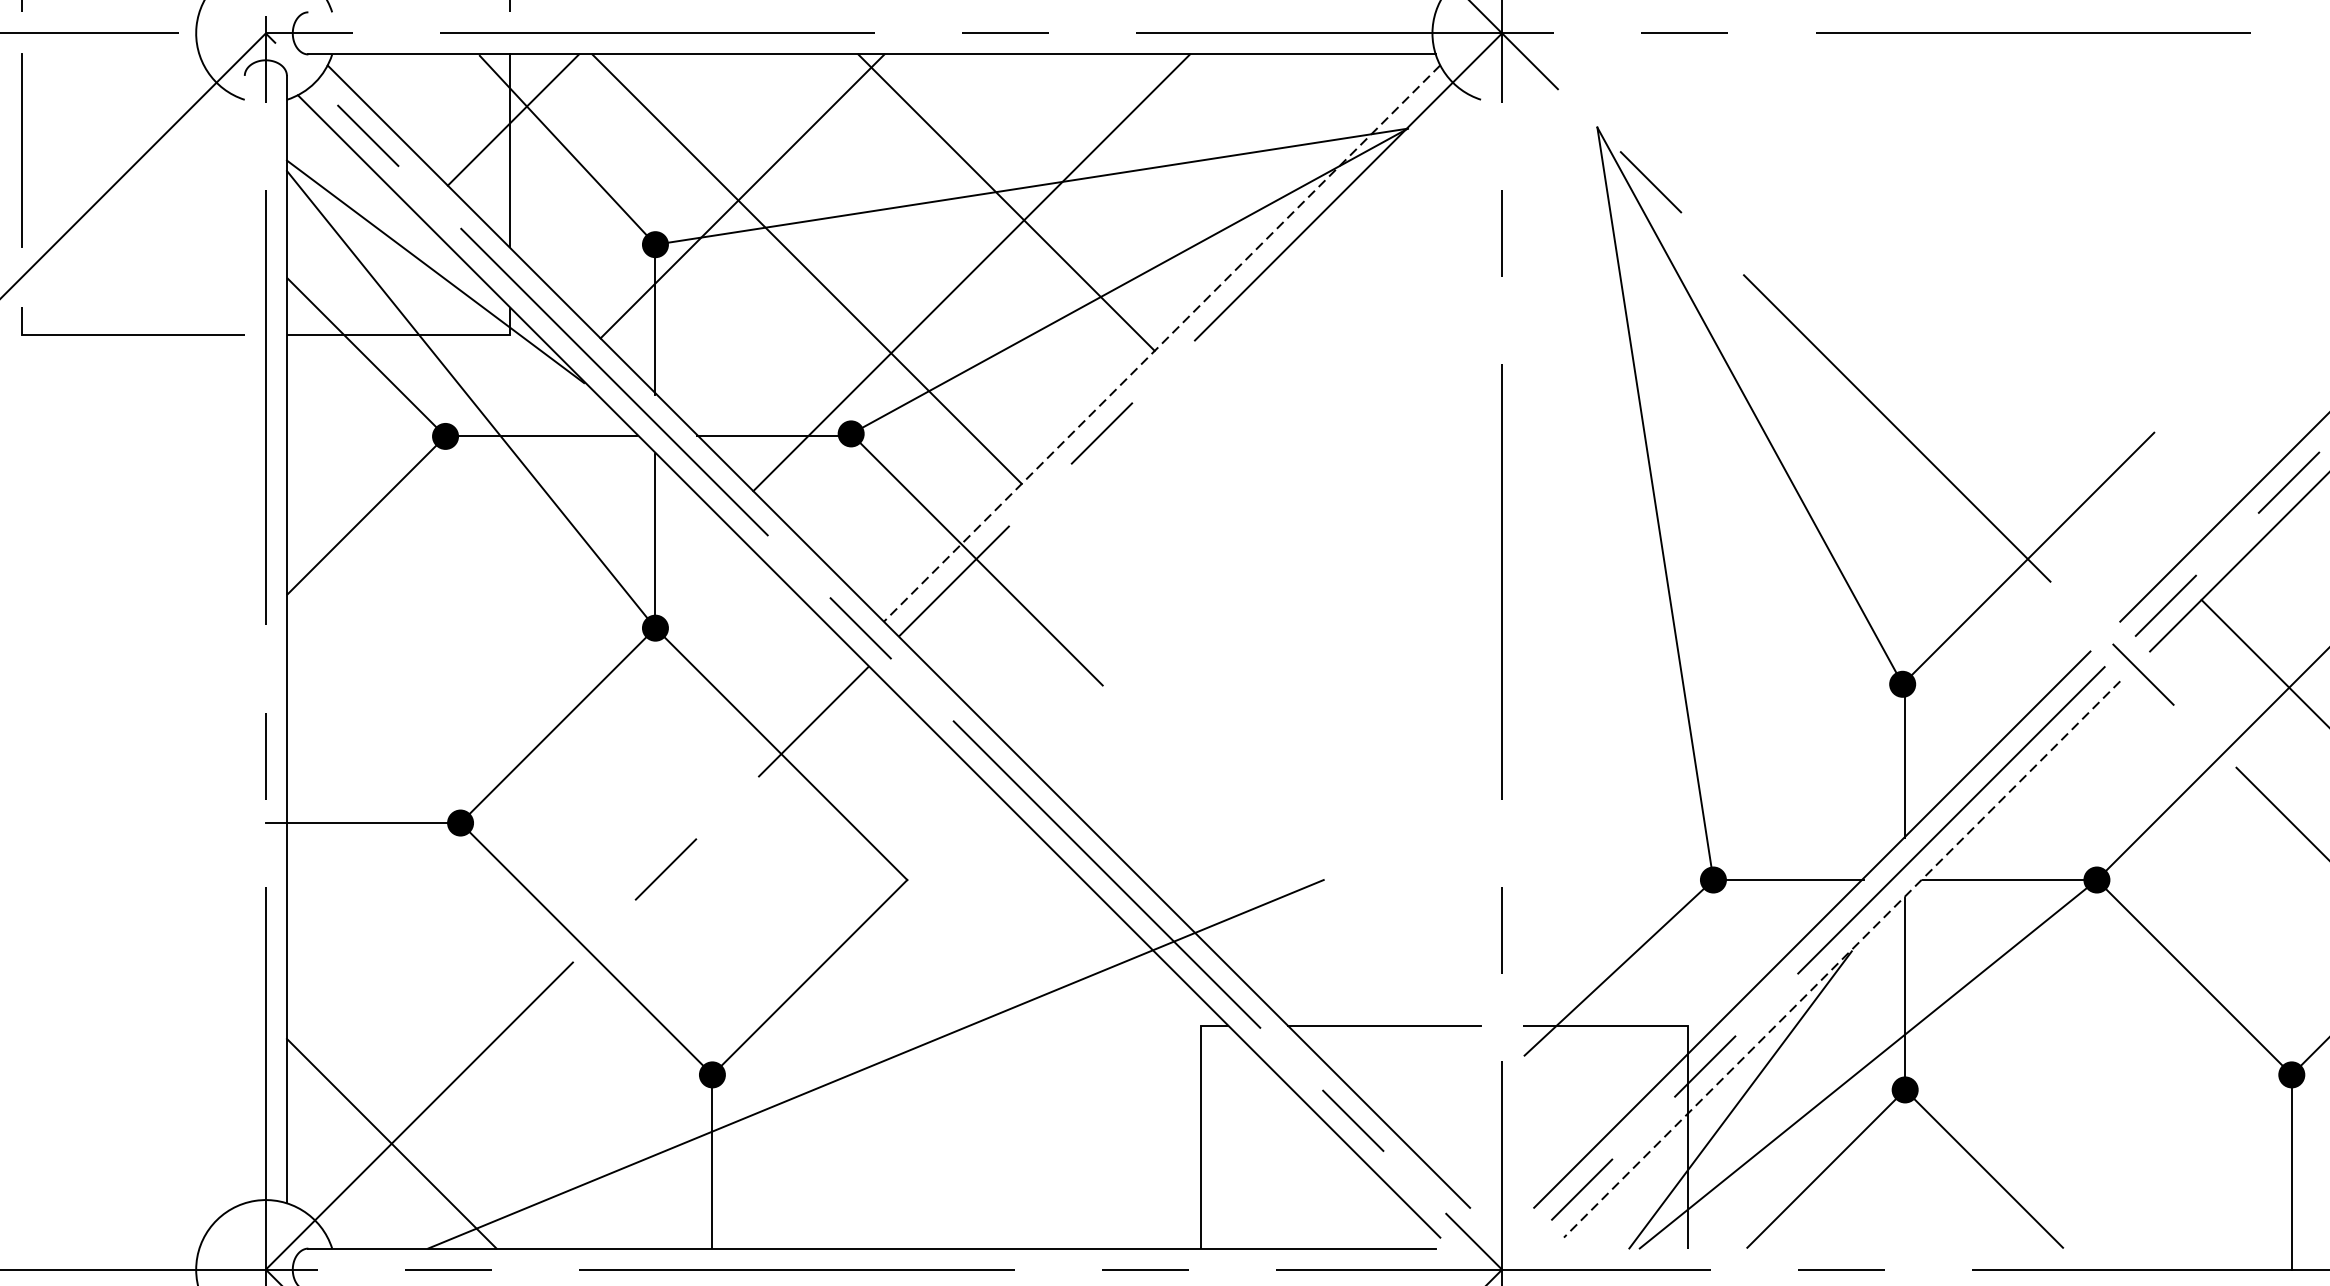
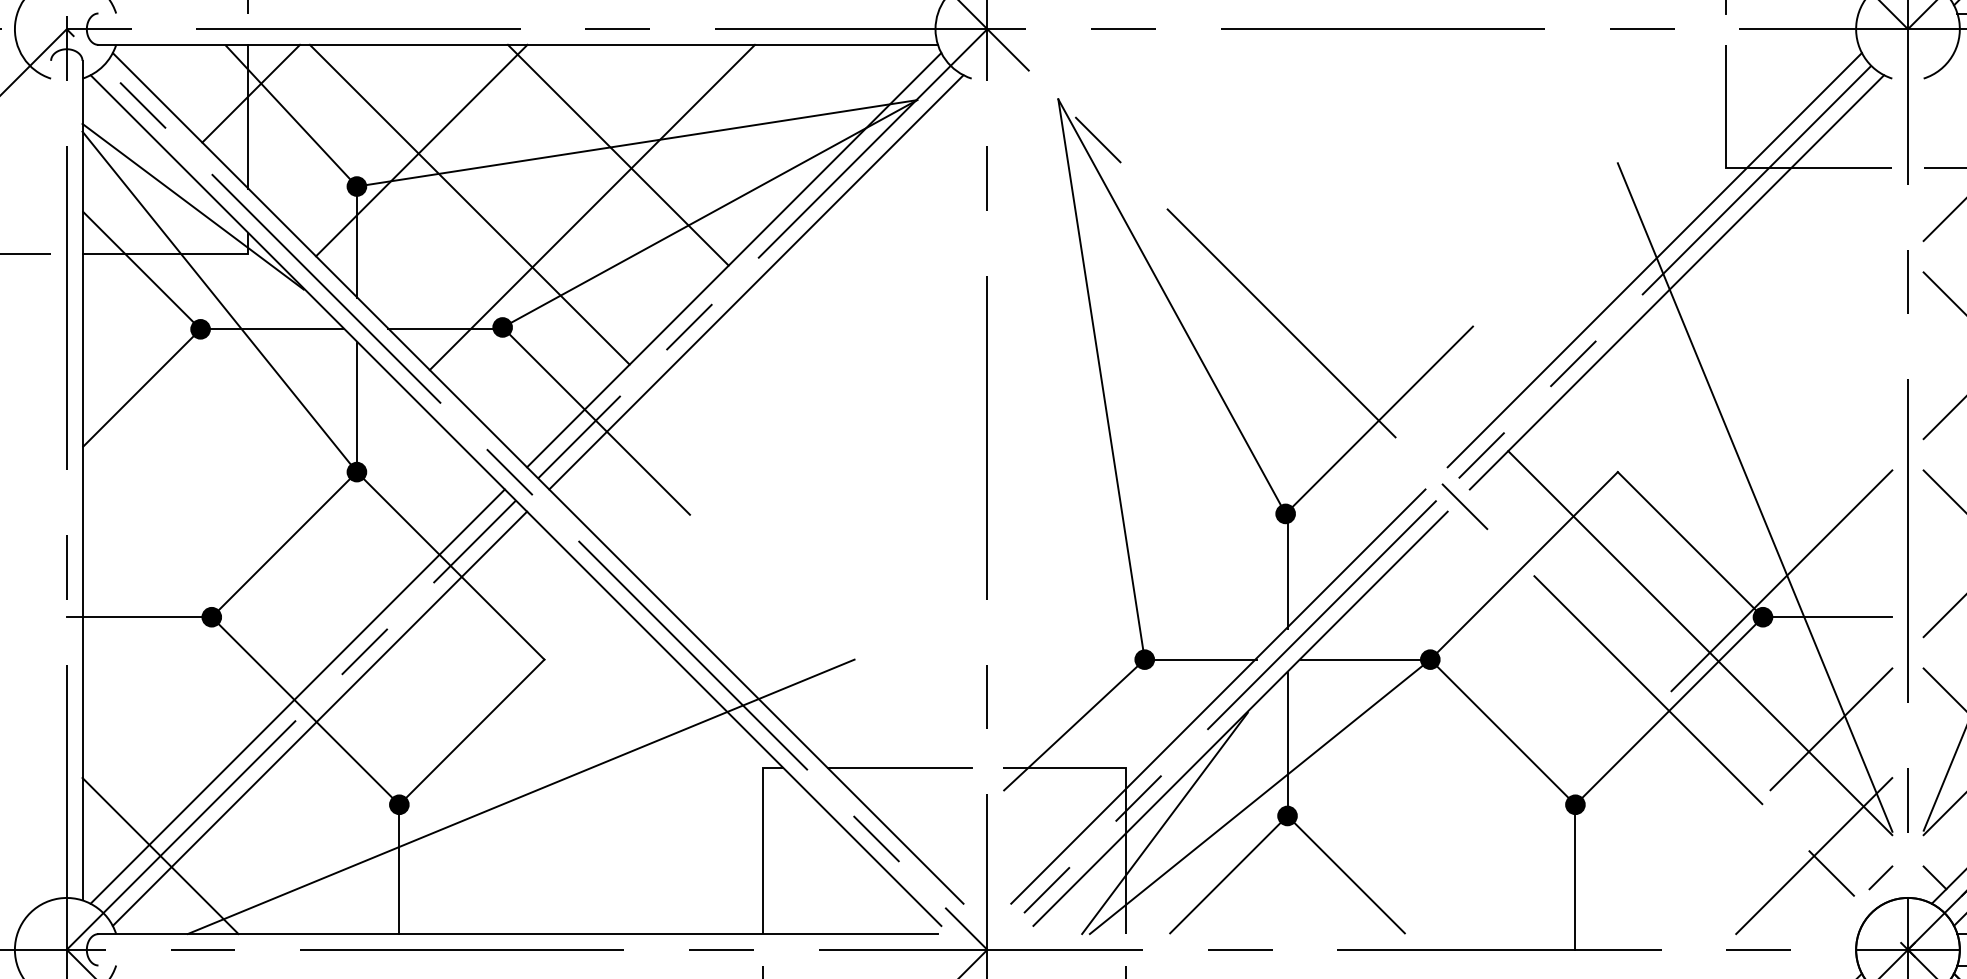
line: (1162, 344) -> (734, 260), dashed -> solid
line: (1192, 373) -> (756, 282), added
line: (575, 929) -> (297, 696), added
line: (605, 959) -> (319, 718), added
line: (1842, 959) -> (1240, 718), dashed -> solid

